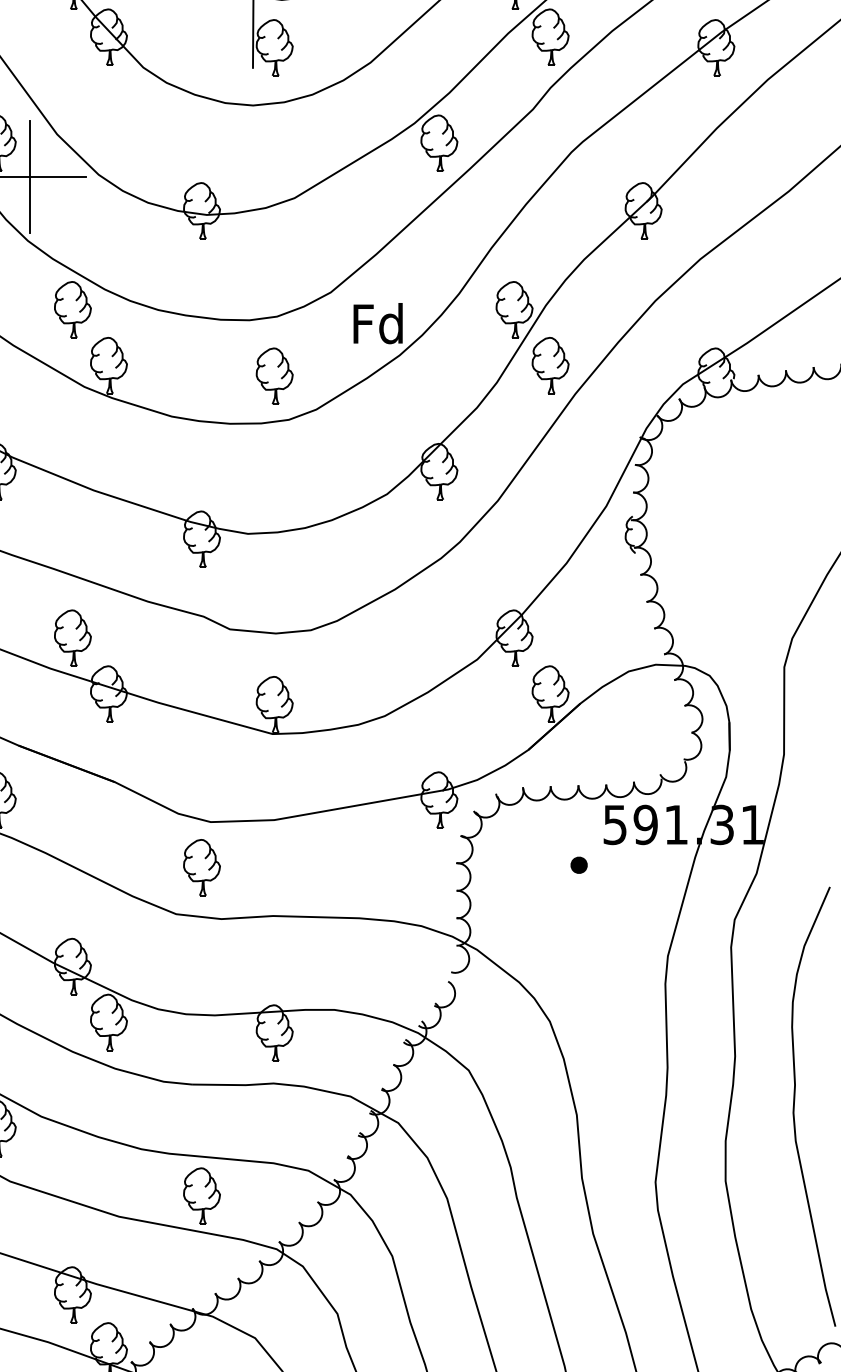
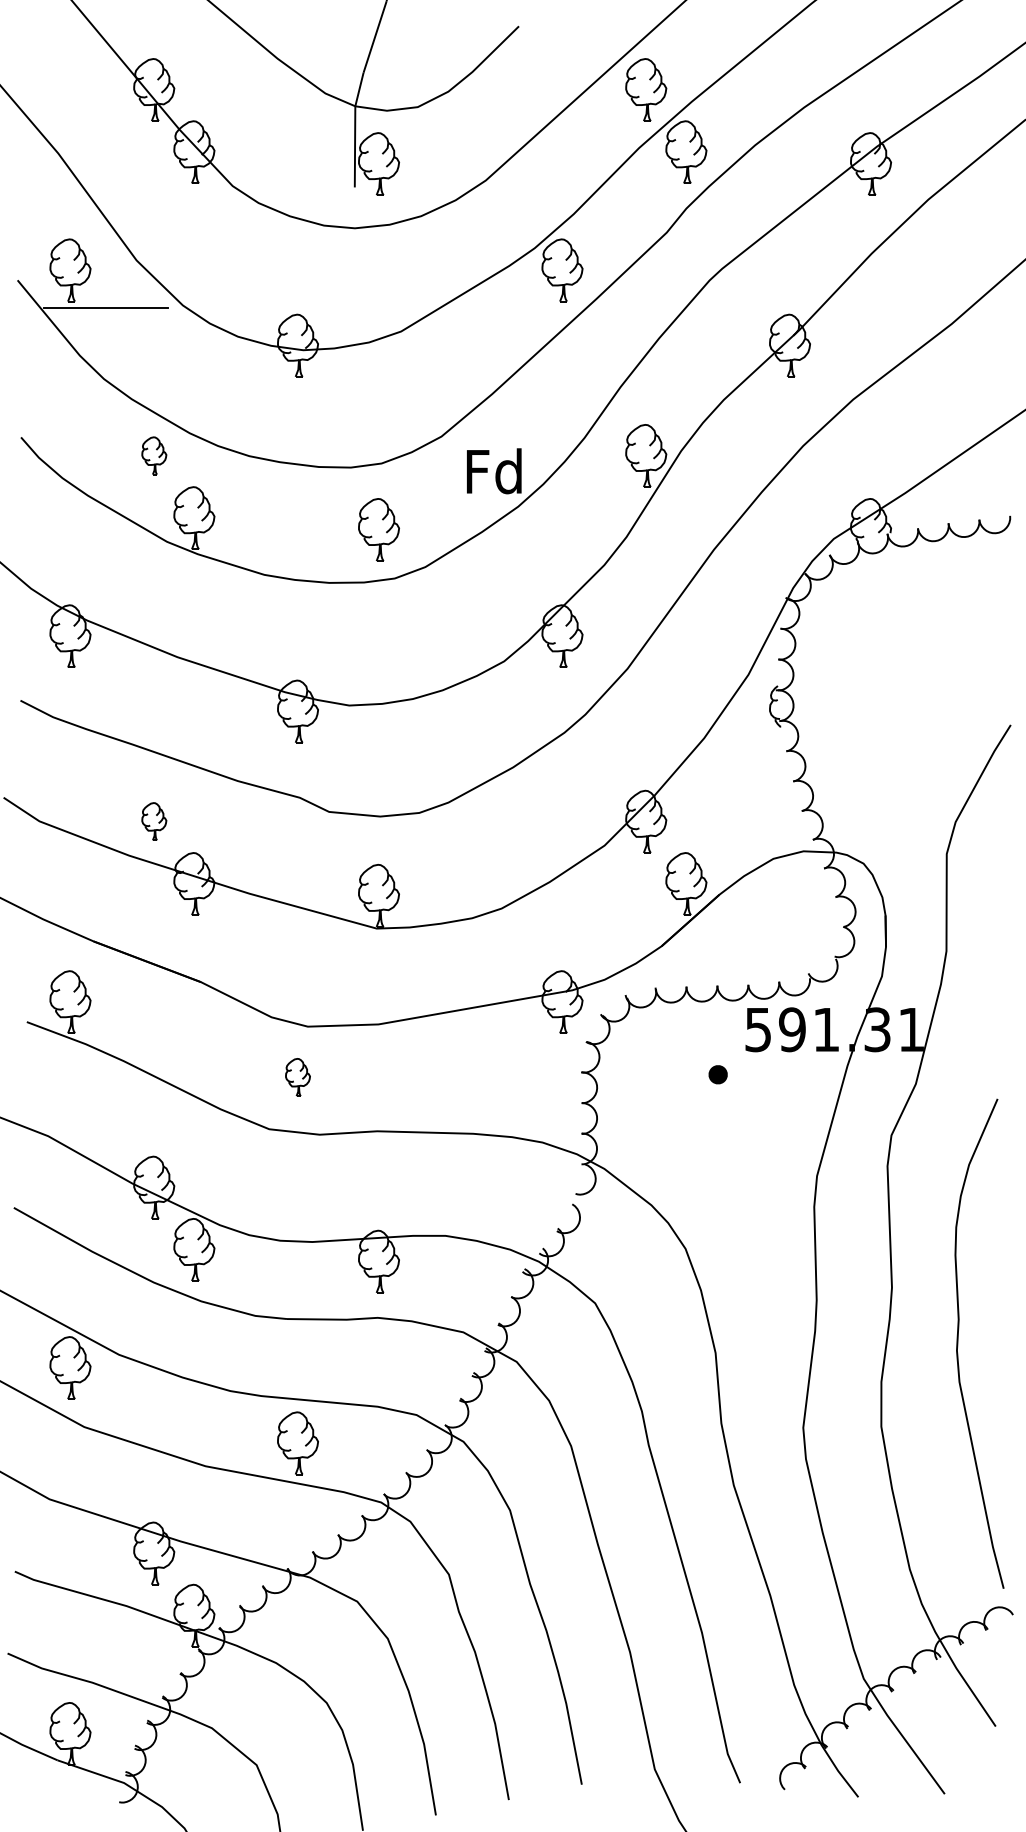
line: (30, 177) -> (106, 308), removed
part: (73, 309) -> (154, 455), size x0.6
part: (550, 365) -> (686, 517), removed
part: (73, 637) -> (154, 821), size x0.6
part: (201, 867) -> (297, 1077), size x0.6

